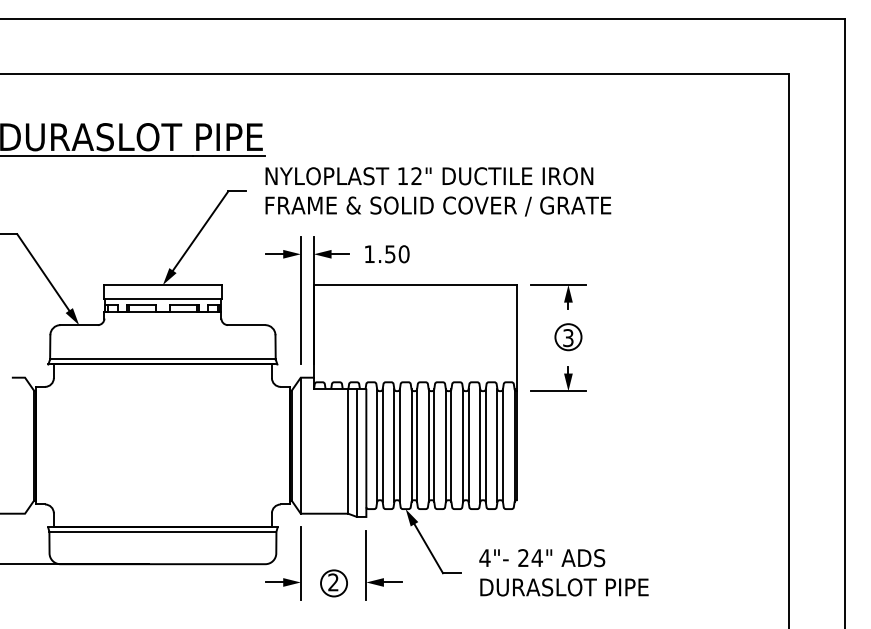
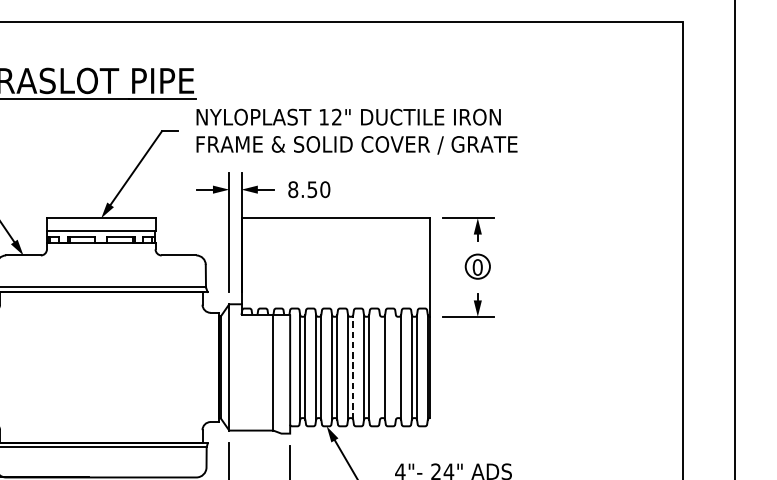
text: (369, 254) -> (293, 189), 1.50 -> 8.50
text: (568, 338) -> (477, 267), 3 -> 0
line: (434, 445) -> (353, 367), solid -> dashed
line: (463, 445) -> (380, 367), removed
line: (480, 445) -> (396, 367), removed
line: (356, 452) -> (281, 373), removed

